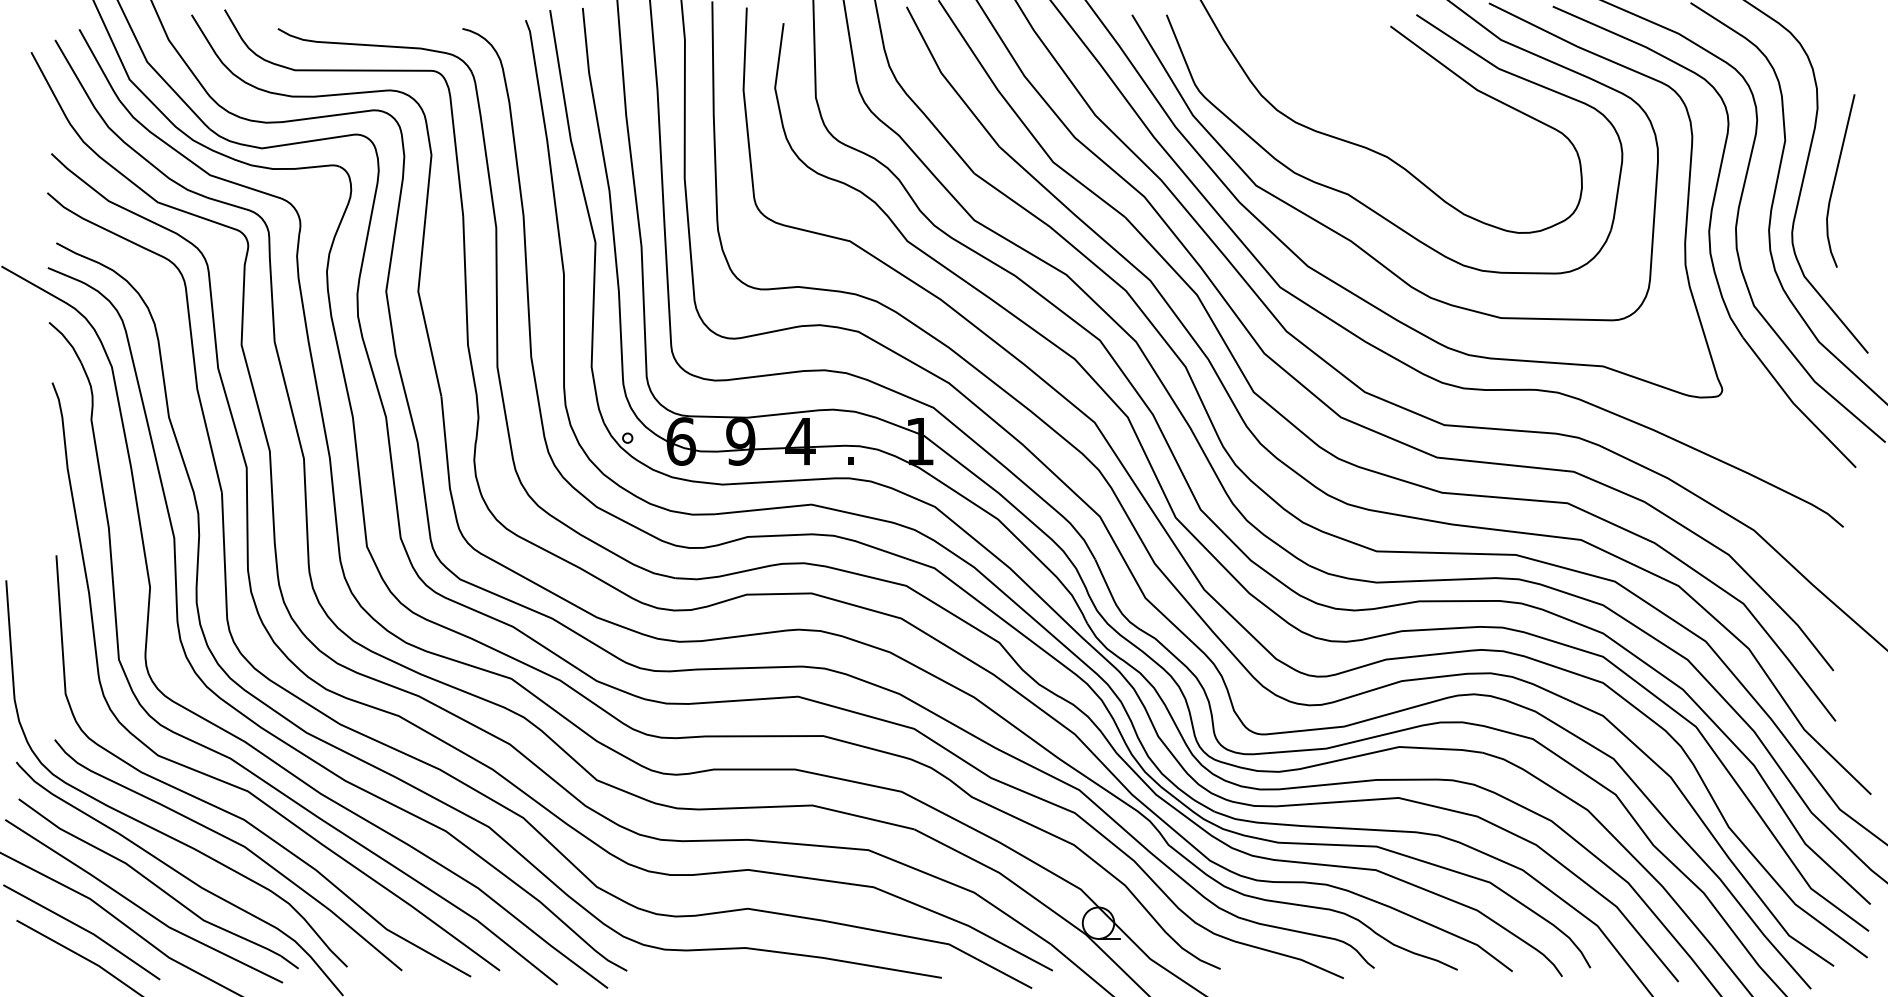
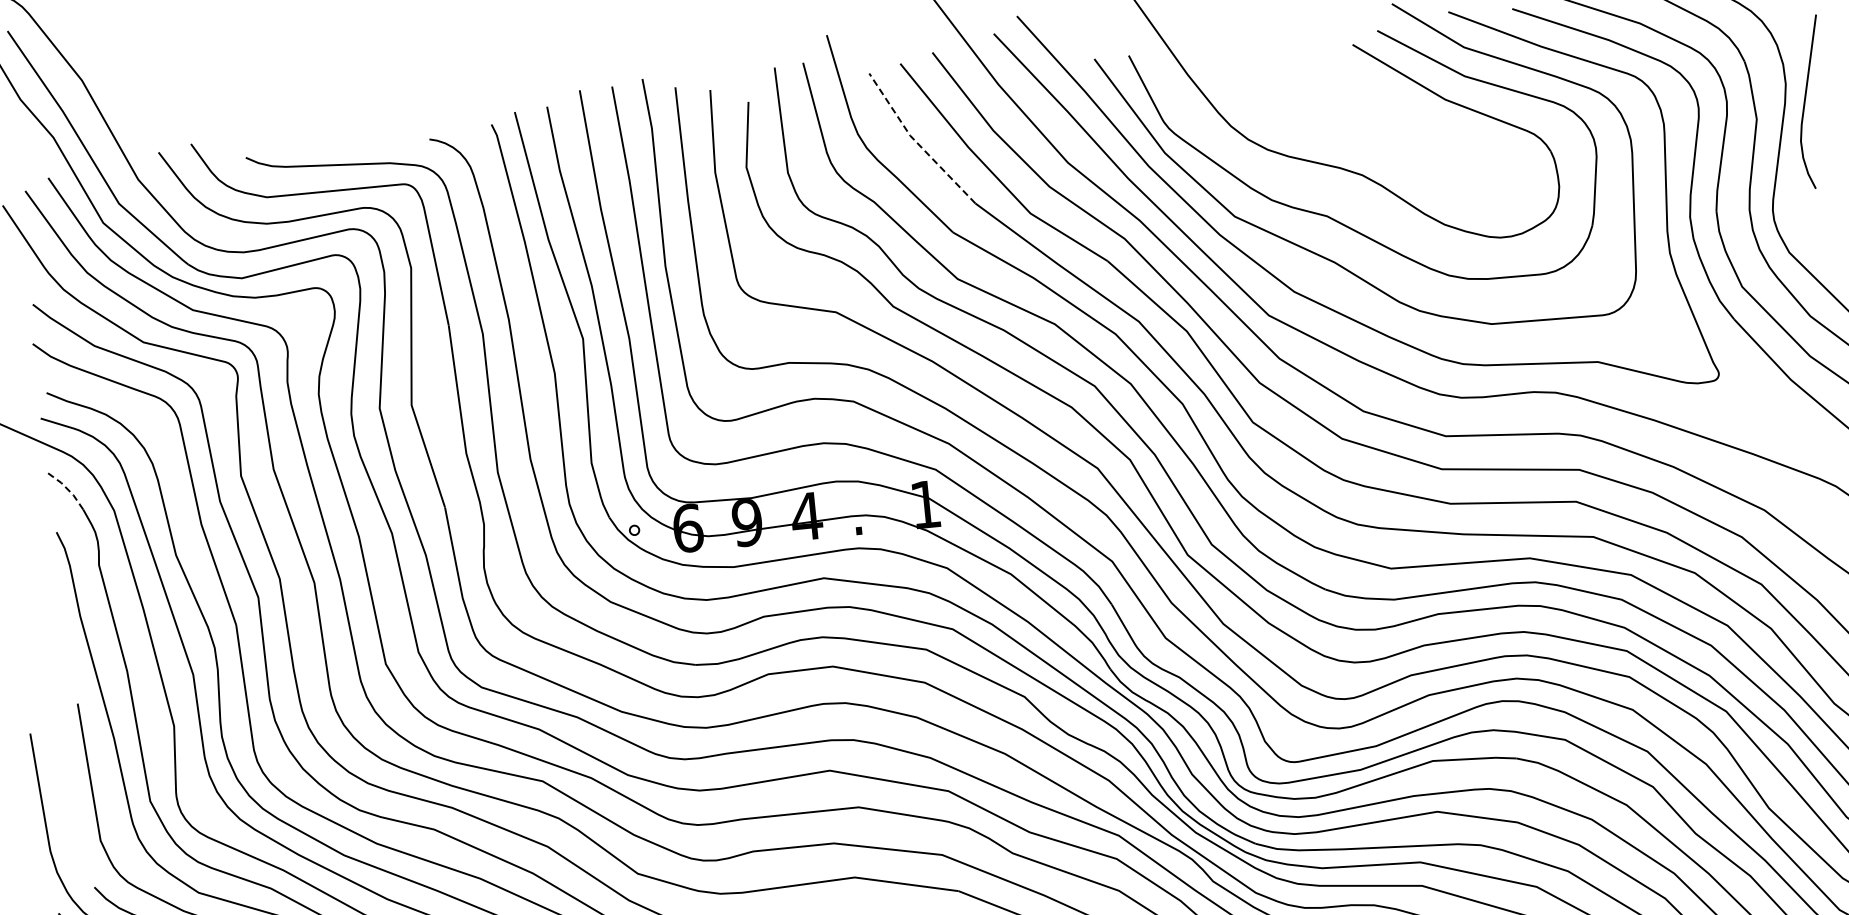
line: (946, 80) -> (916, 142), solid -> dashed
curve: (1836, 177) -> (1806, 99), moved
line: (67, 340) -> (67, 488), solid -> dashed

